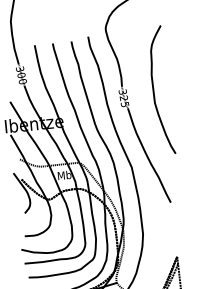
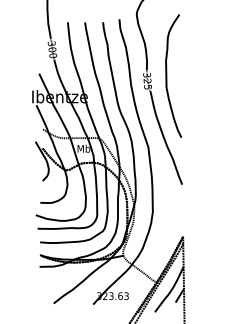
curve: (154, 90) -> (167, 75), moved

